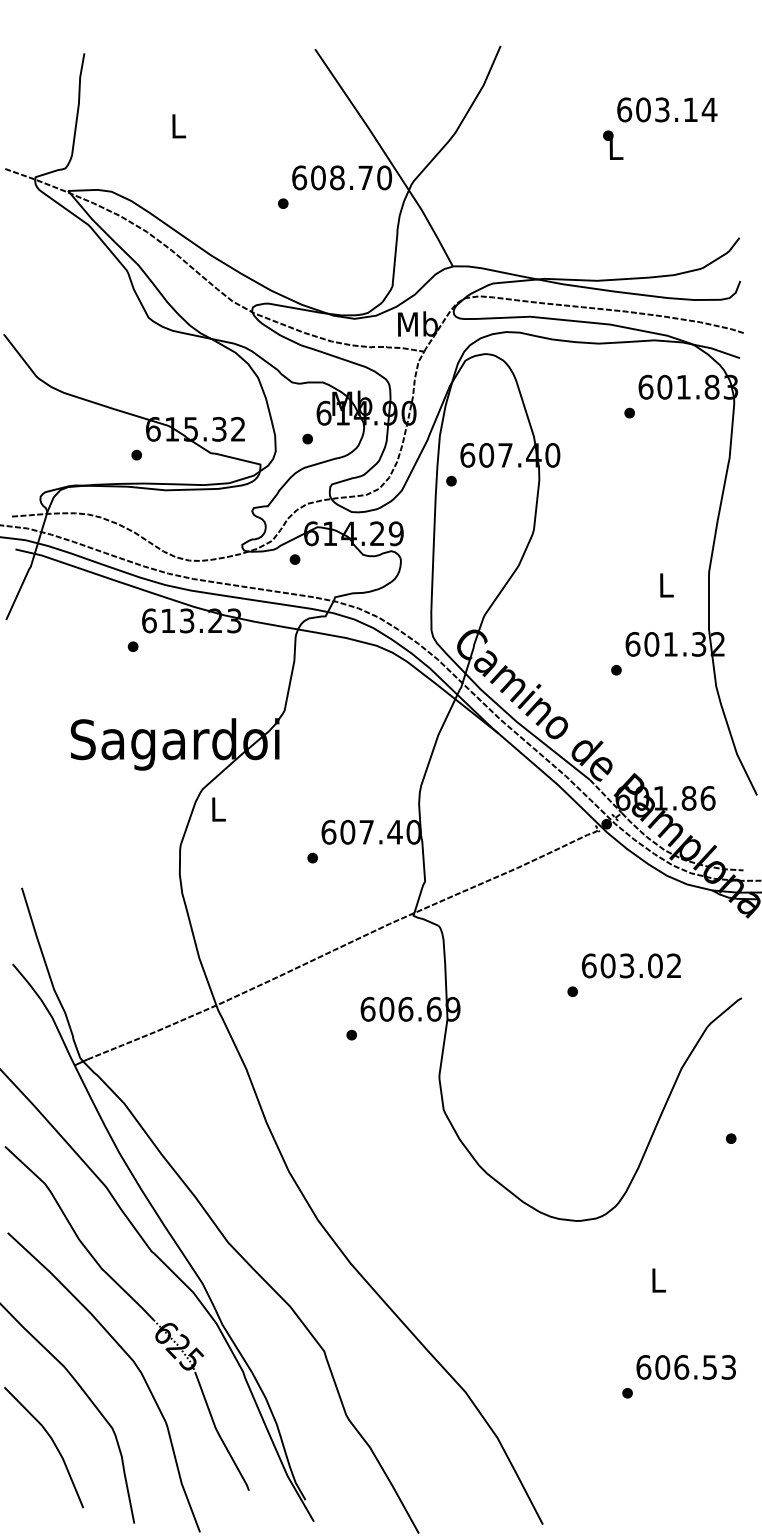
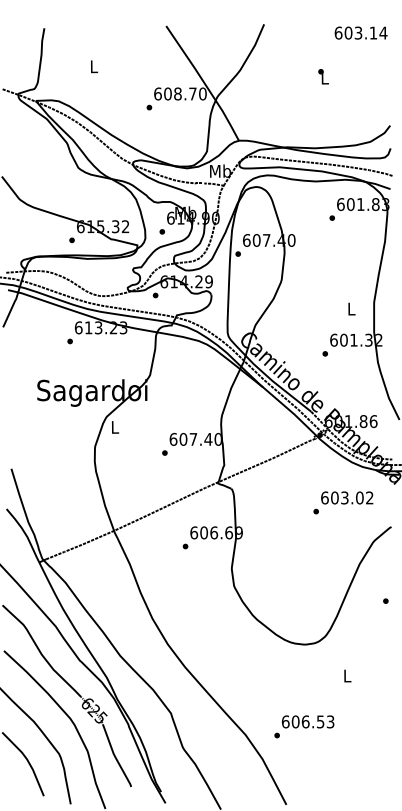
text: (666, 108) -> (360, 32), moved
text: (624, 974) -> (343, 502), moved
text: (679, 1376) -> (304, 726), moved

